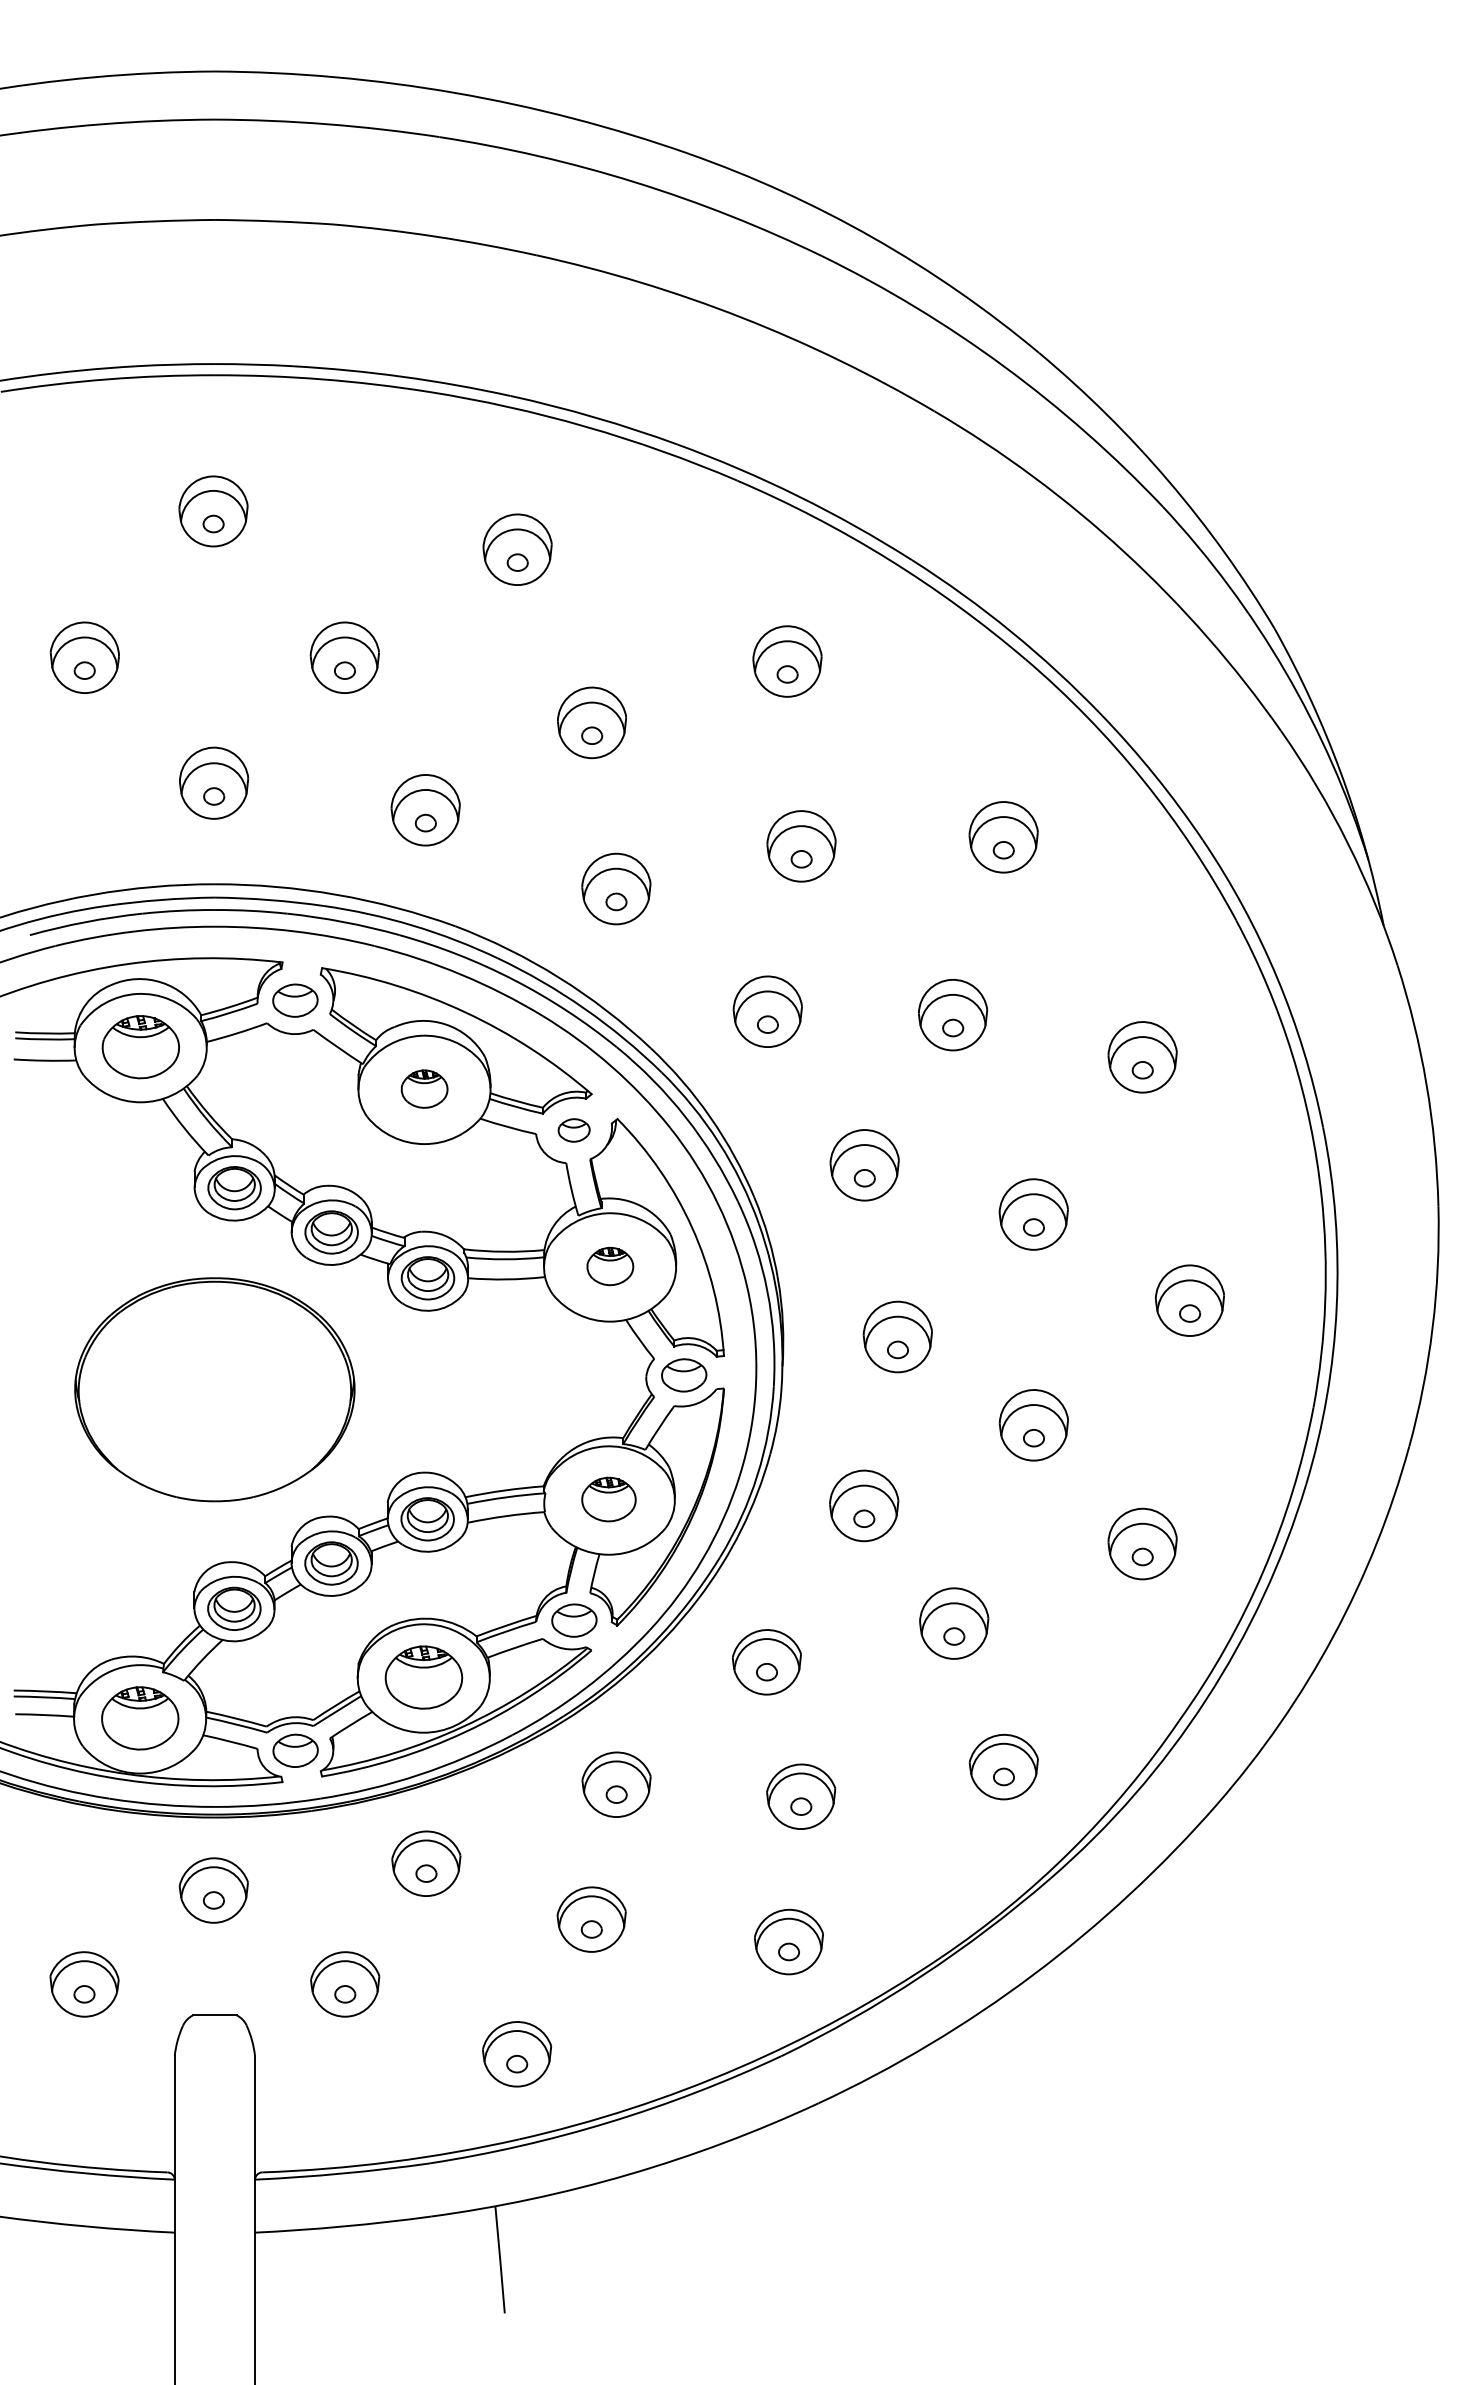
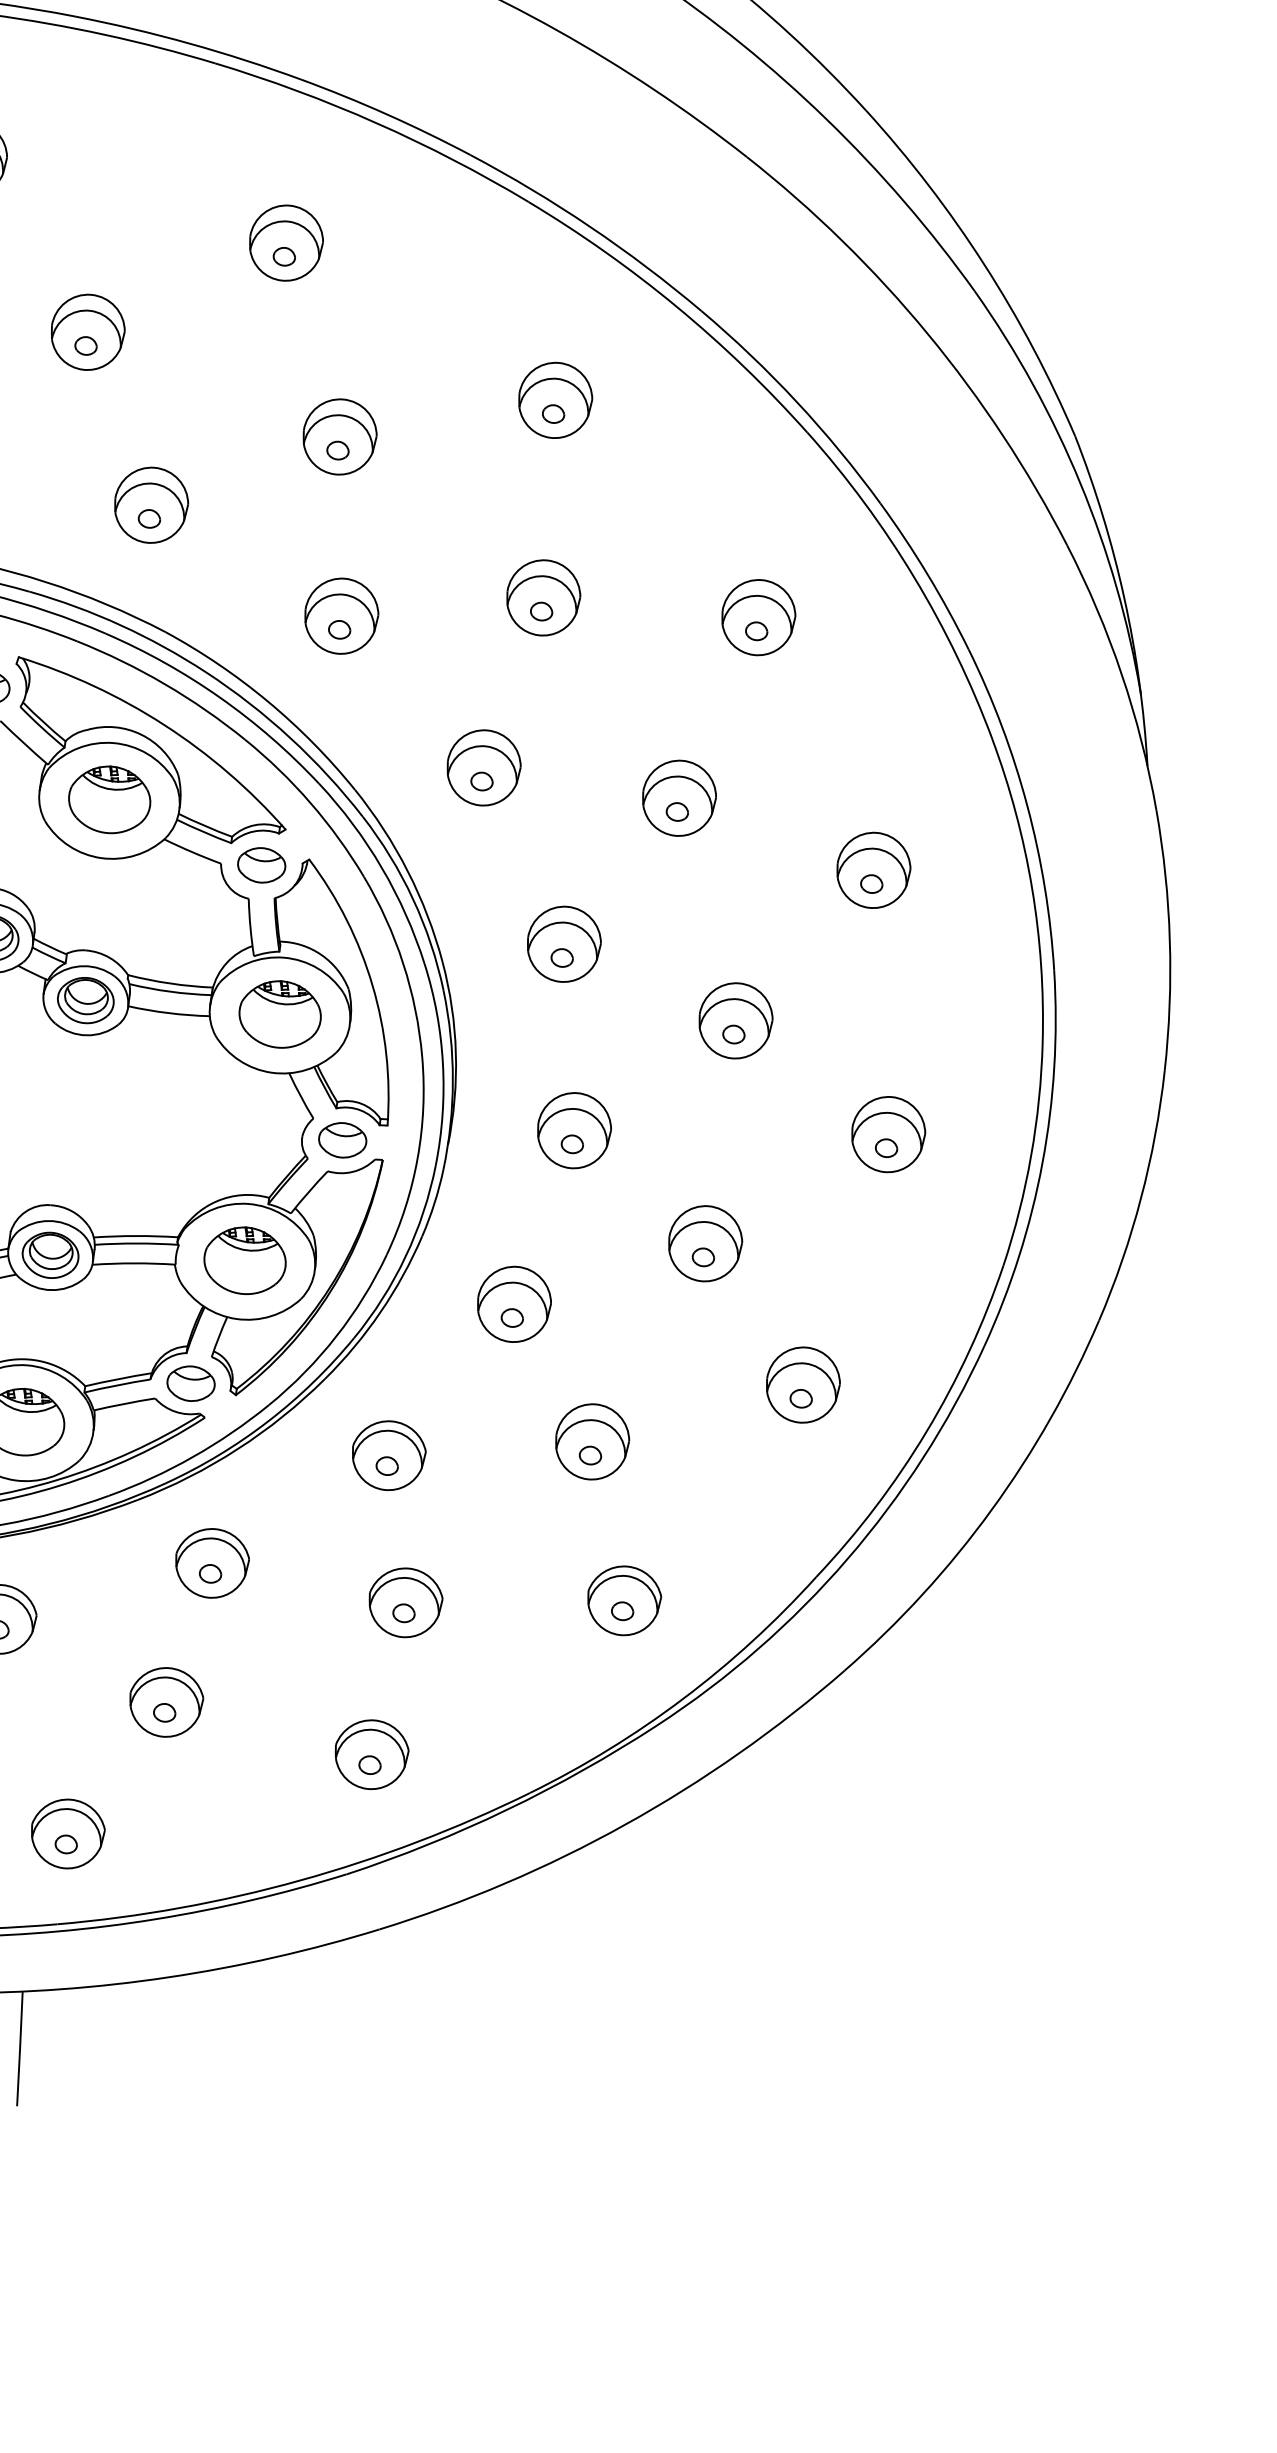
part: (424, 1089) -> (109, 800), size x1.67
part: (574, 1130) -> (262, 865), size x1.43
part: (610, 1266) -> (280, 1014), size x1.67
part: (608, 1499) -> (244, 1260), size x1.43

